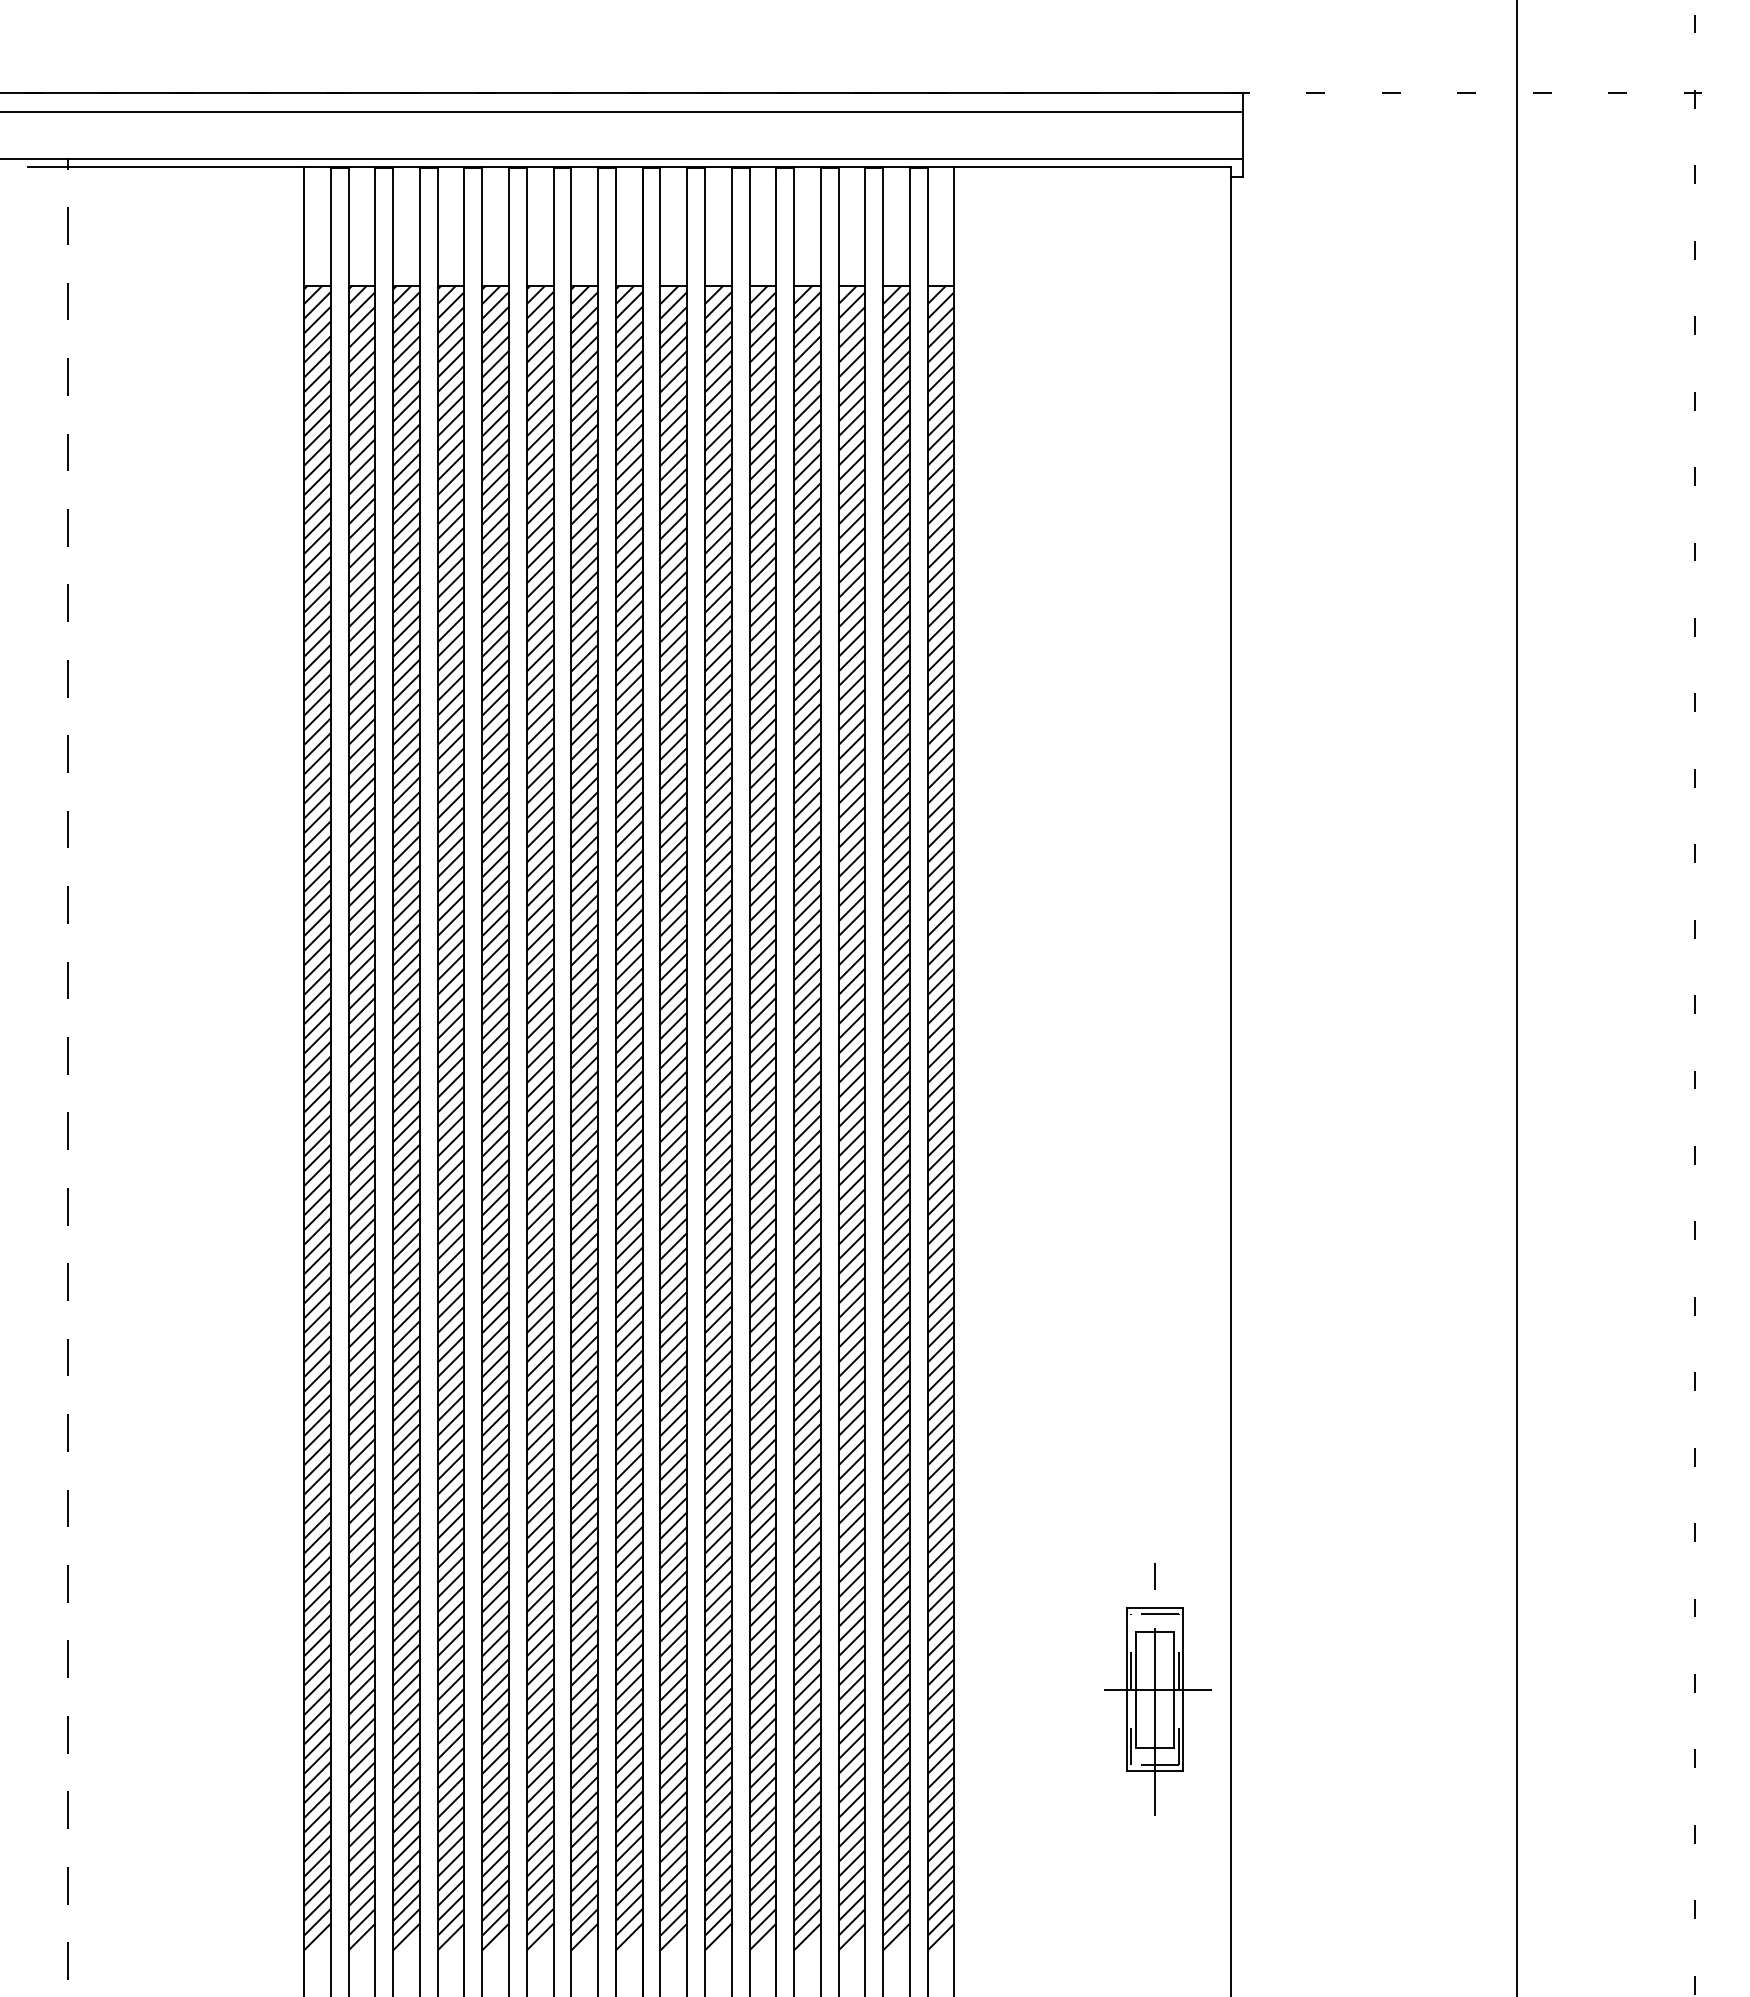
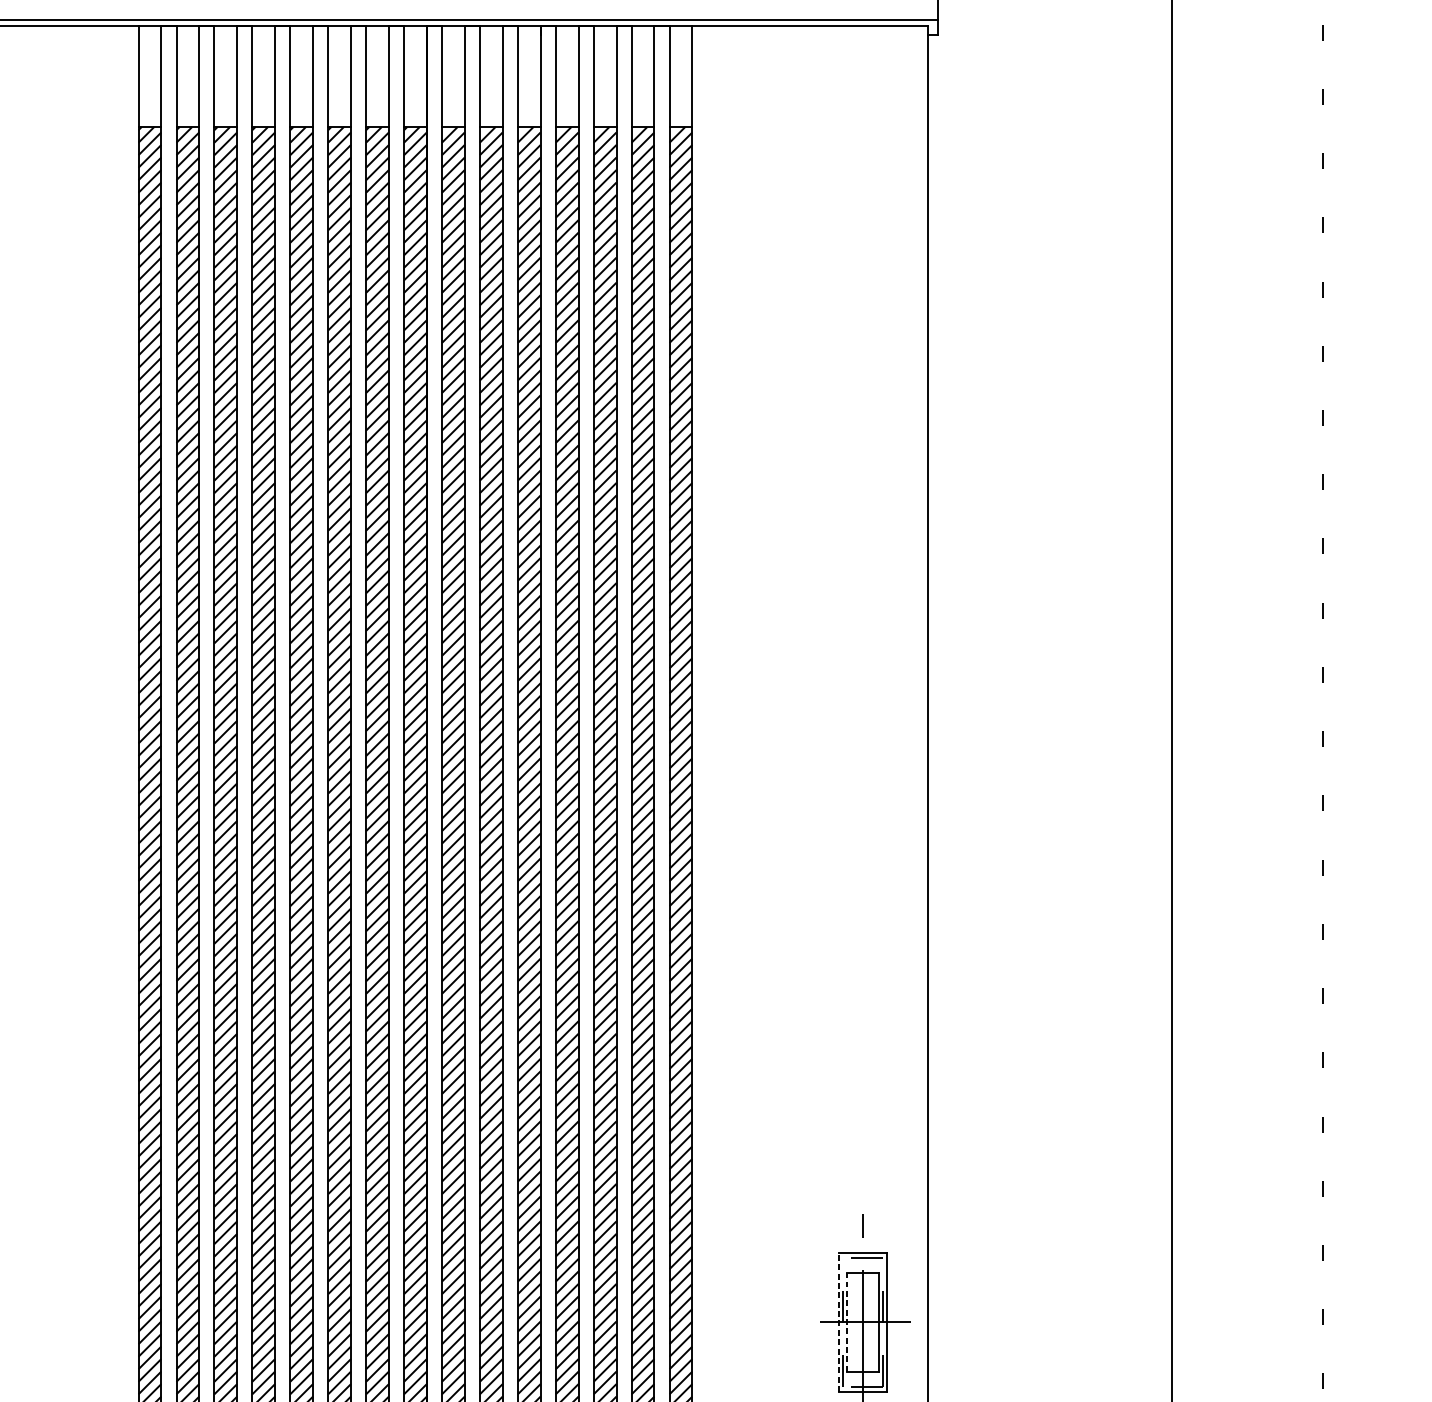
line: (1126, 1689) -> (838, 1322), solid -> dashed
line: (1136, 1689) -> (847, 1322), solid -> dashed

